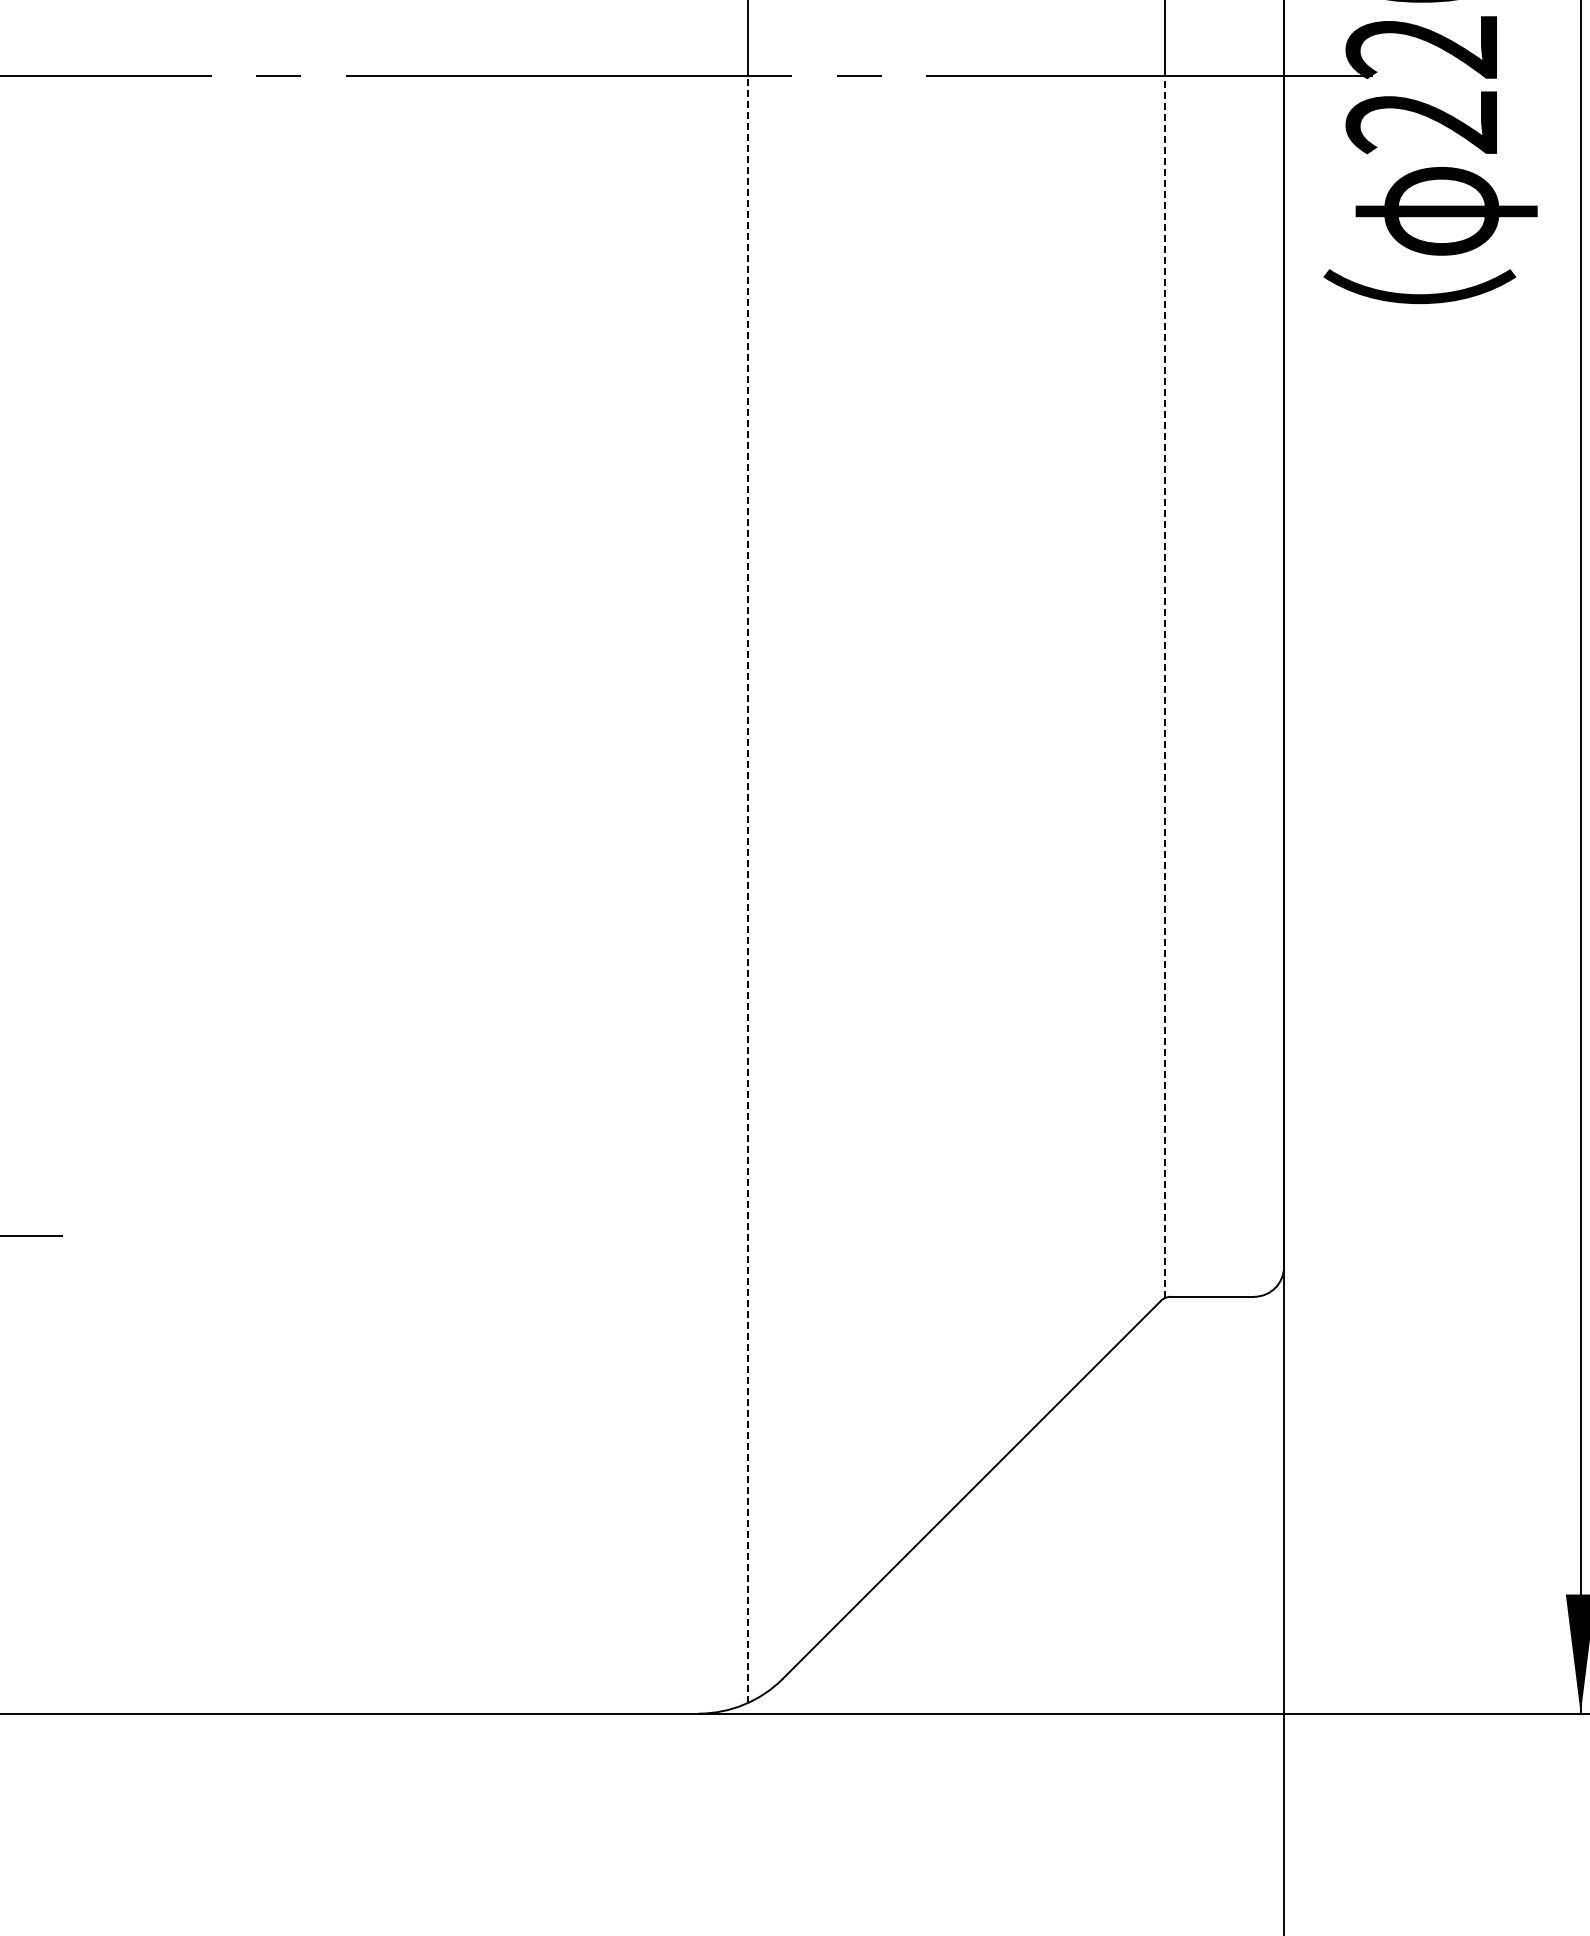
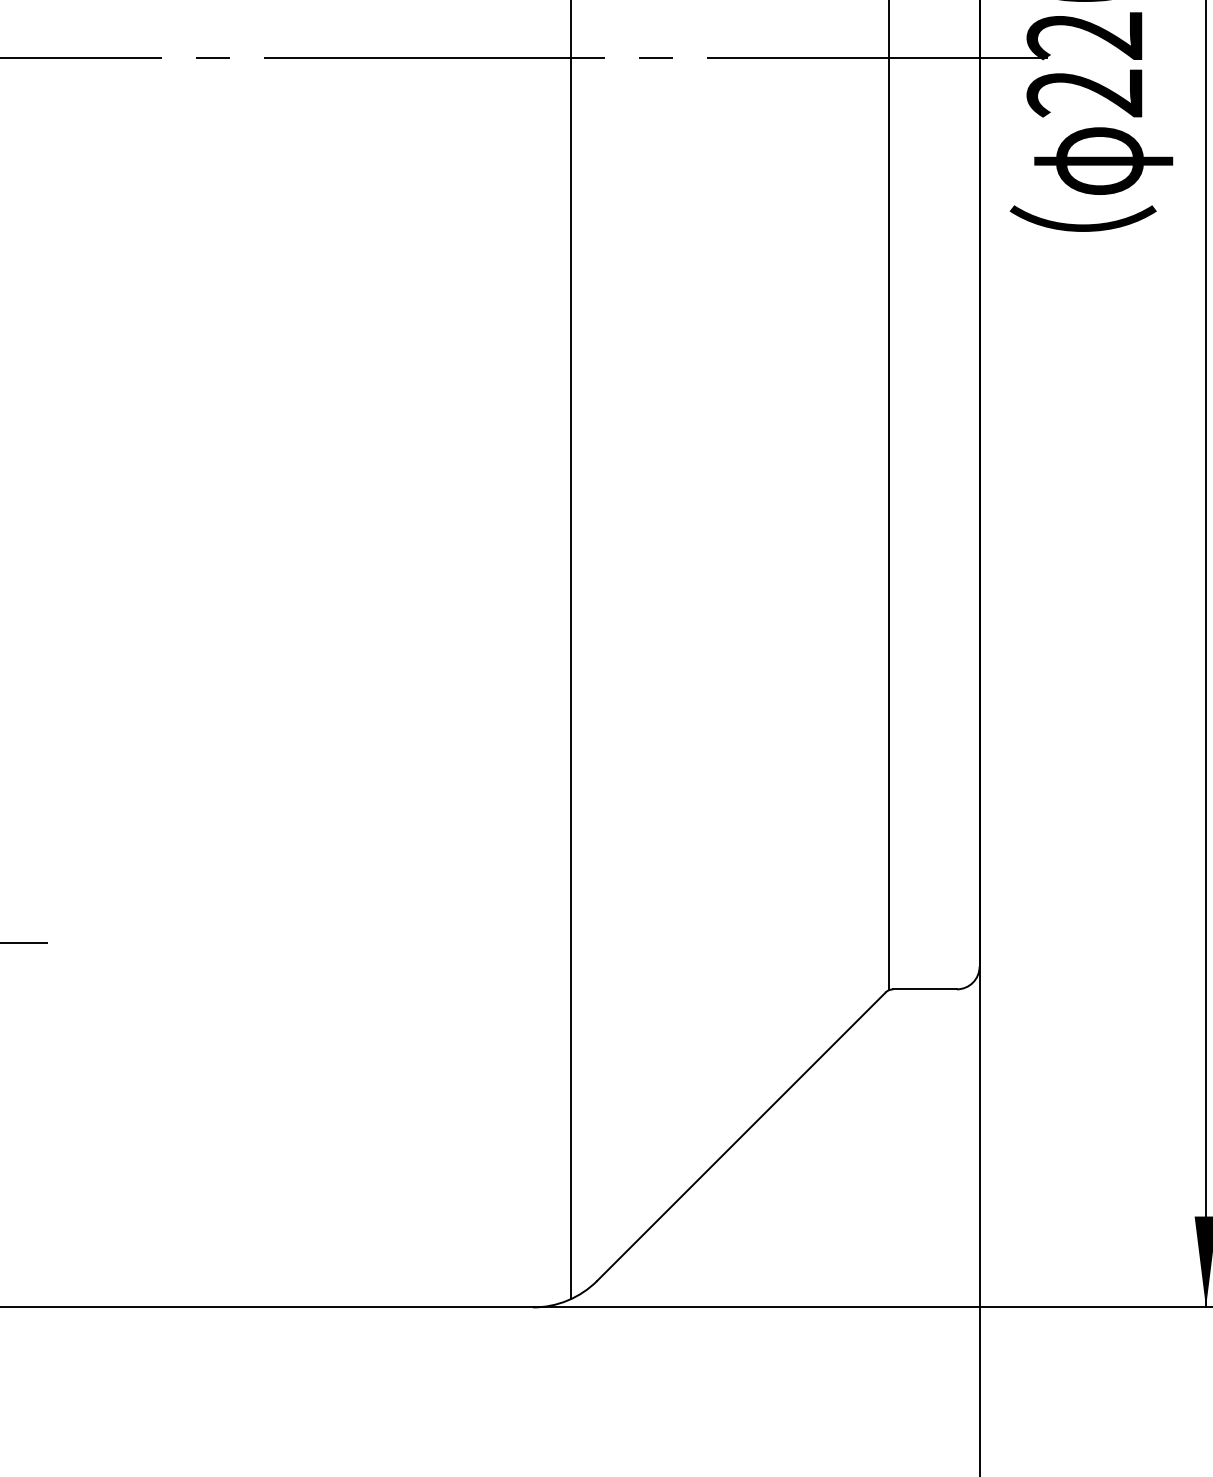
line: (1164, 686) -> (888, 523), dashed -> solid
line: (748, 889) -> (571, 678), dashed -> solid

